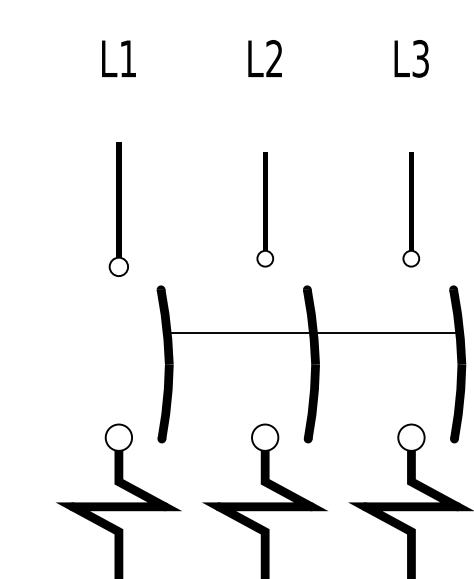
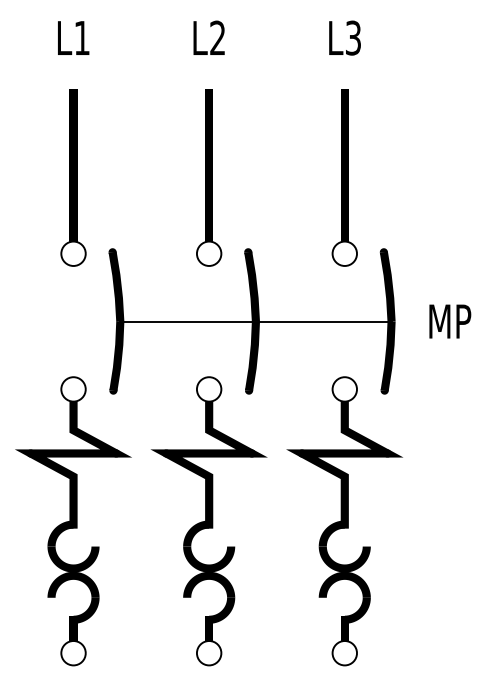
part: (118, 209) -> (73, 177), size x1.43
part: (265, 209) -> (209, 177), size x1.67
part: (411, 209) -> (344, 177), size x1.67
line: (315, 333) -> (255, 321), moved

